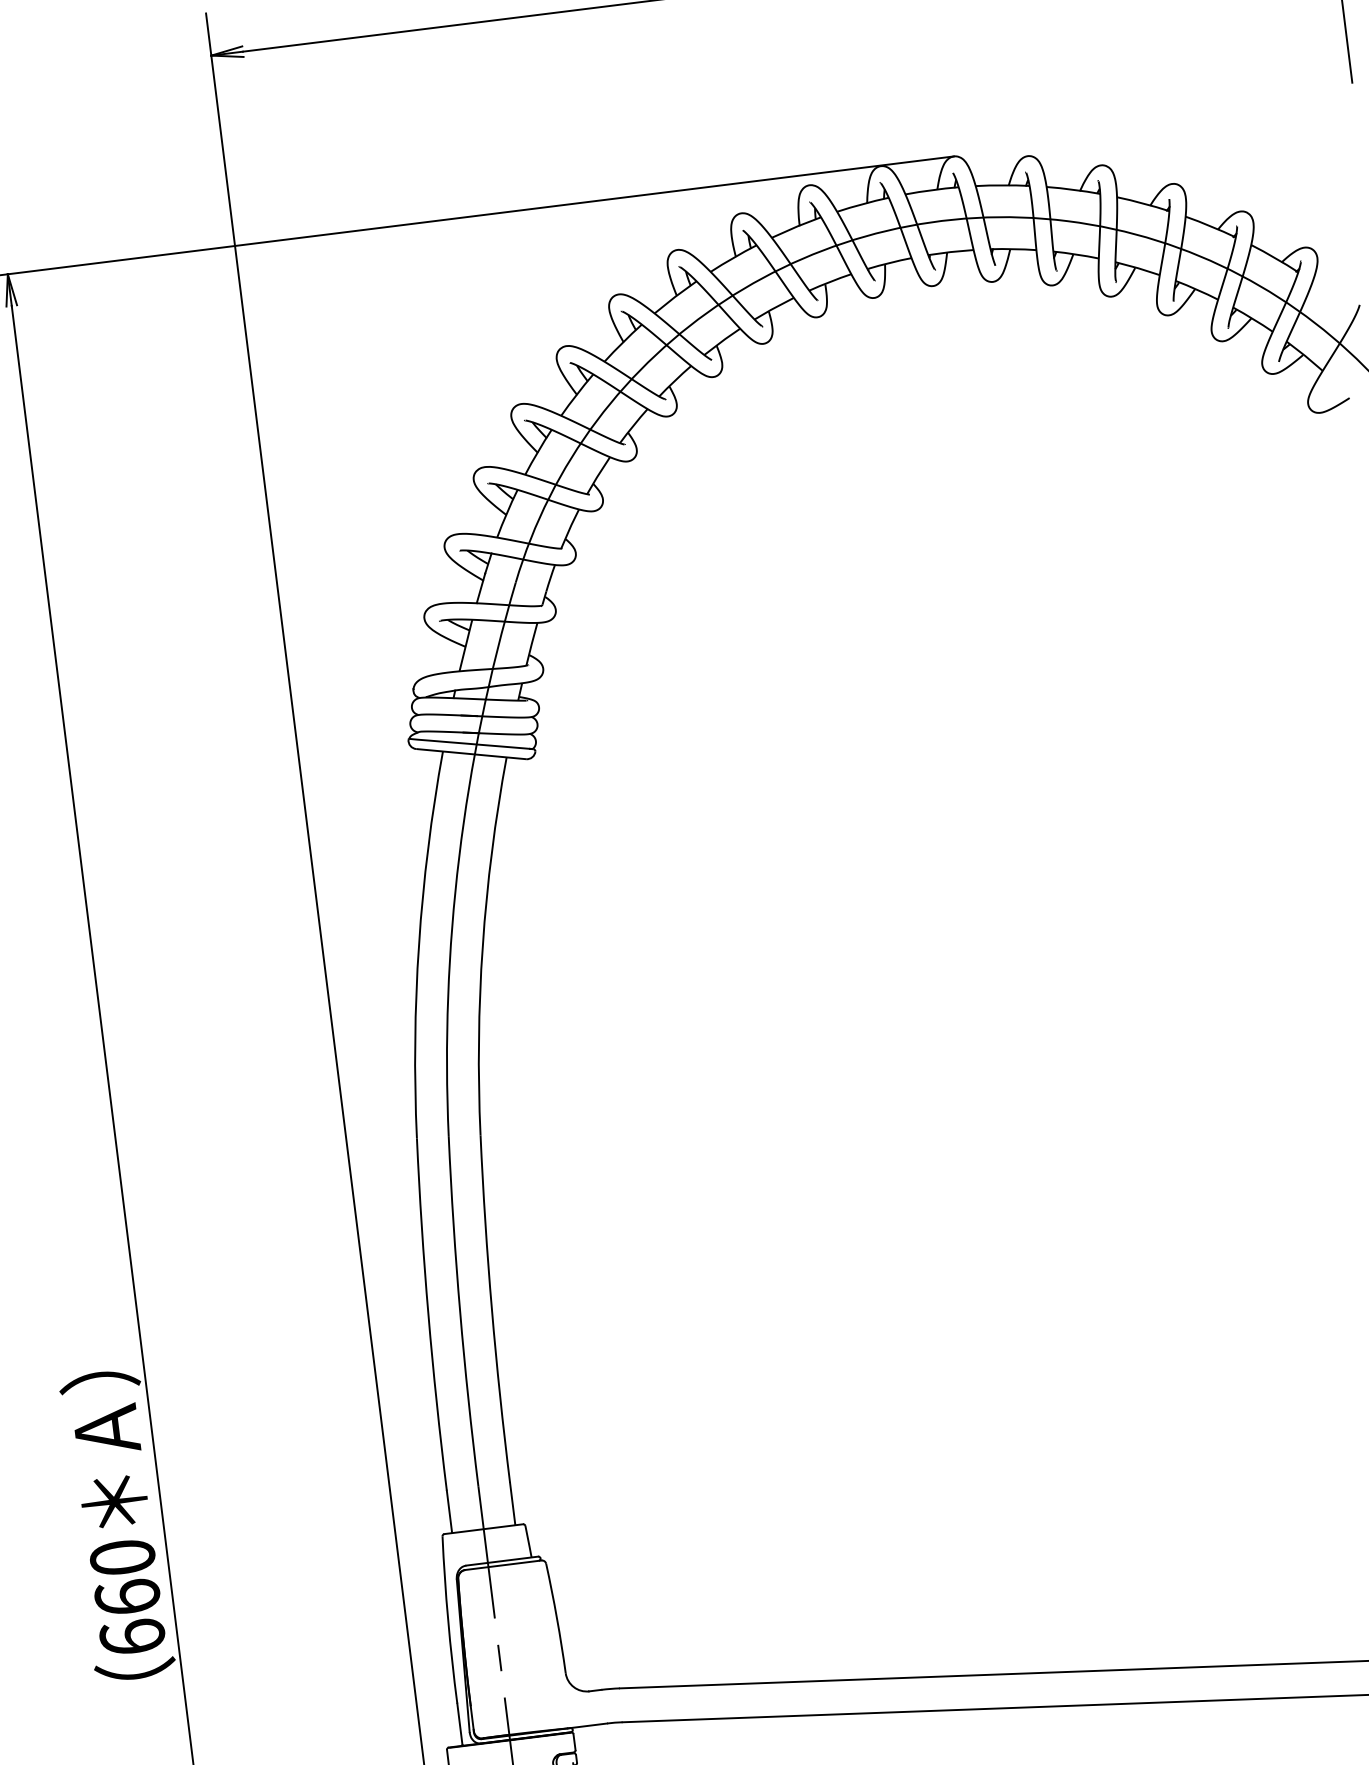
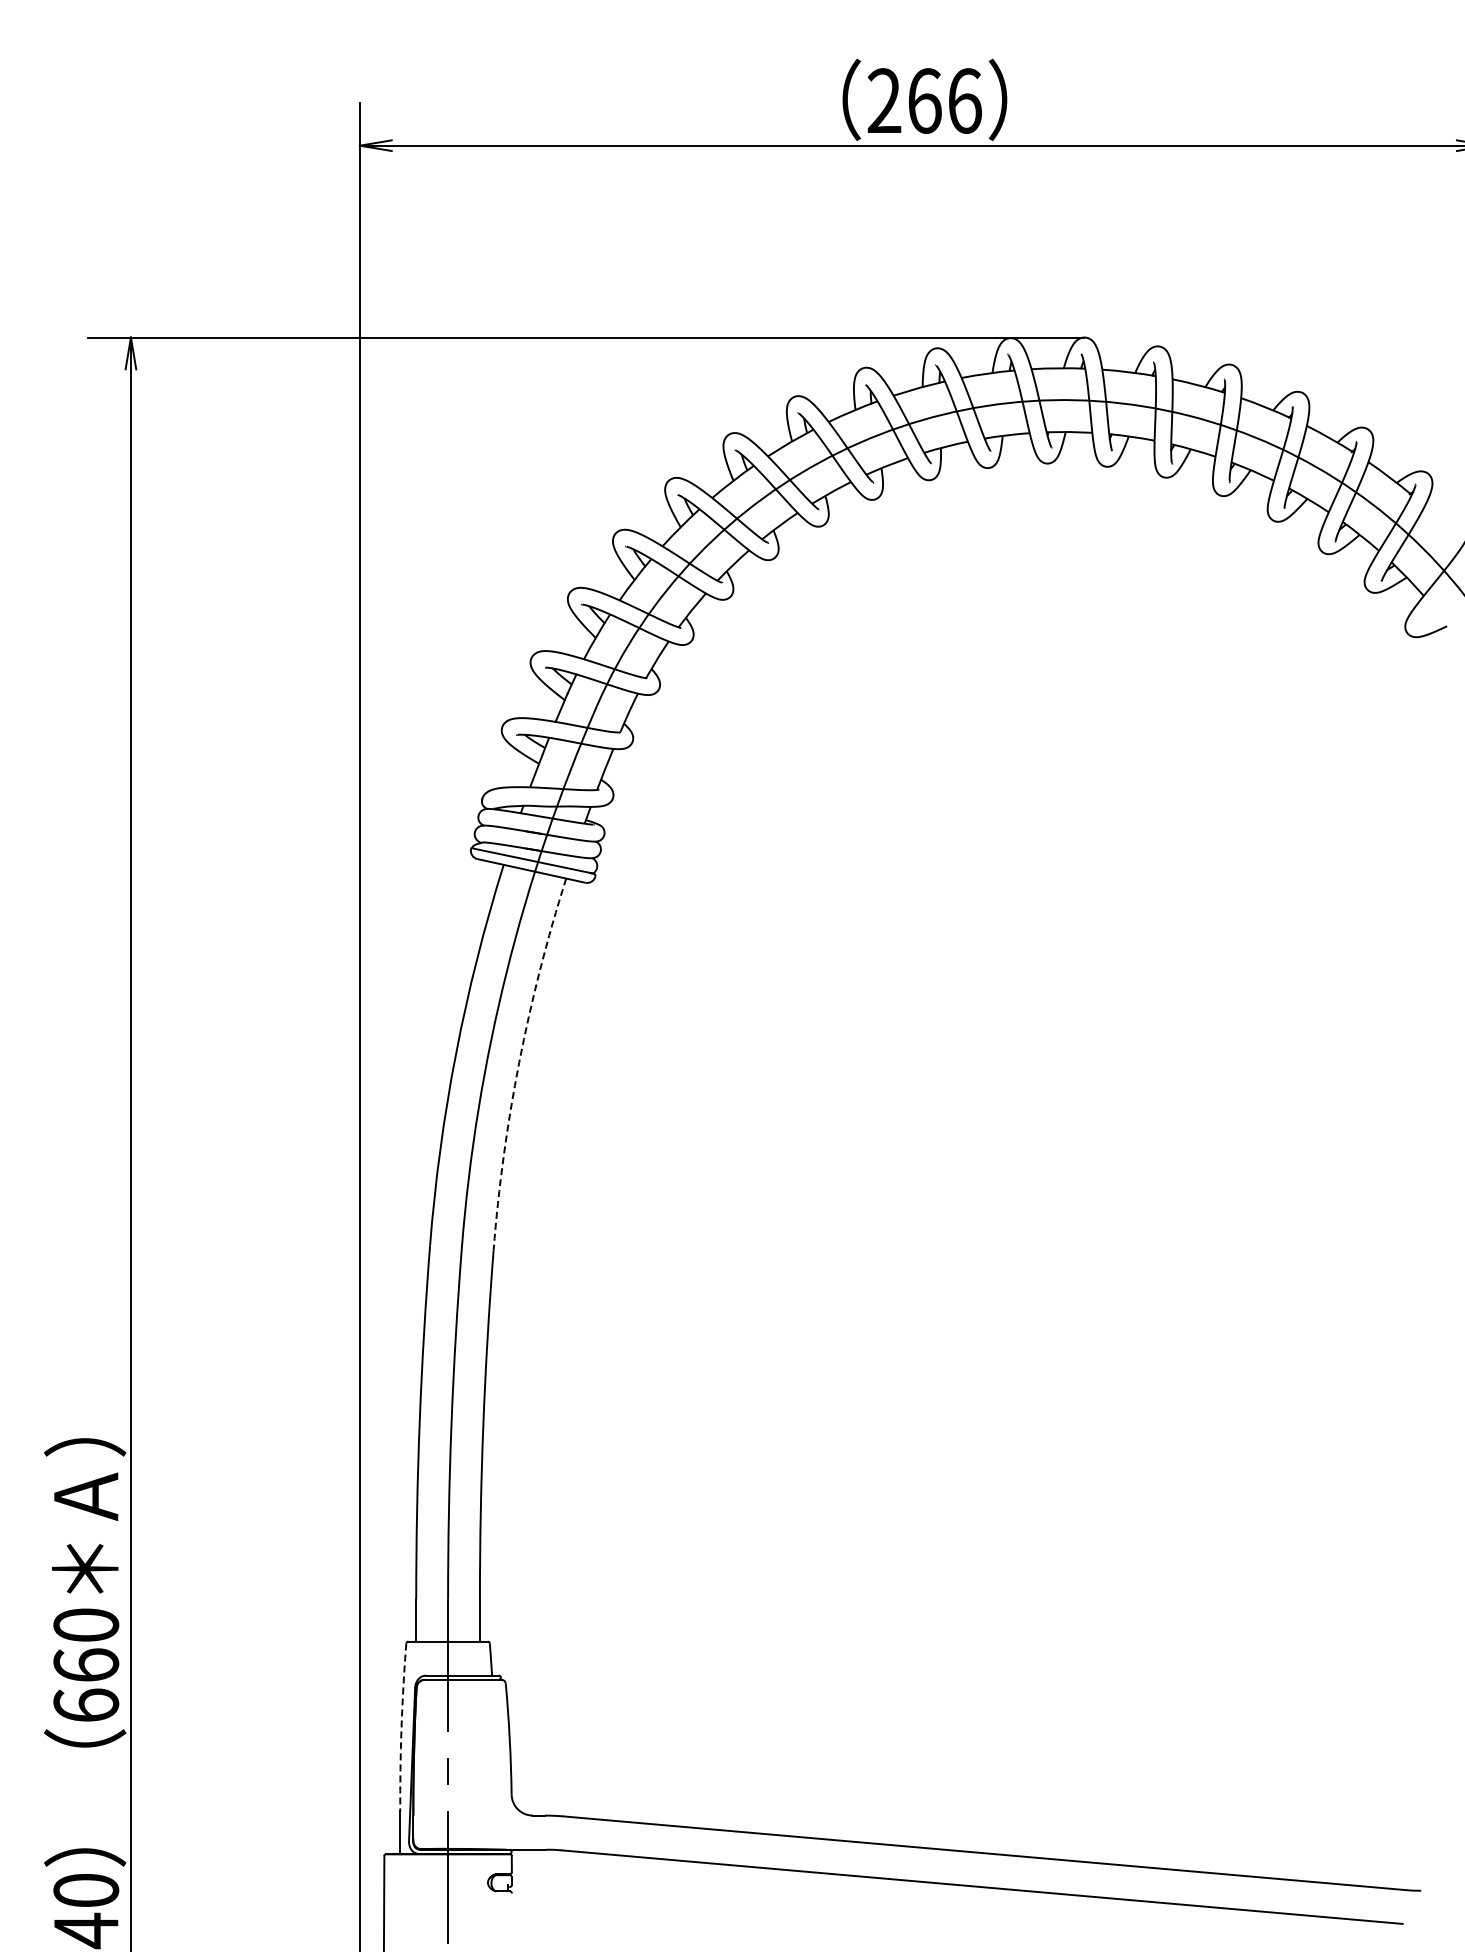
arc: (483, 945) -> (519, 1062), solid -> dashed
arc: (448, 1620) -> (401, 1727), solid -> dashed

